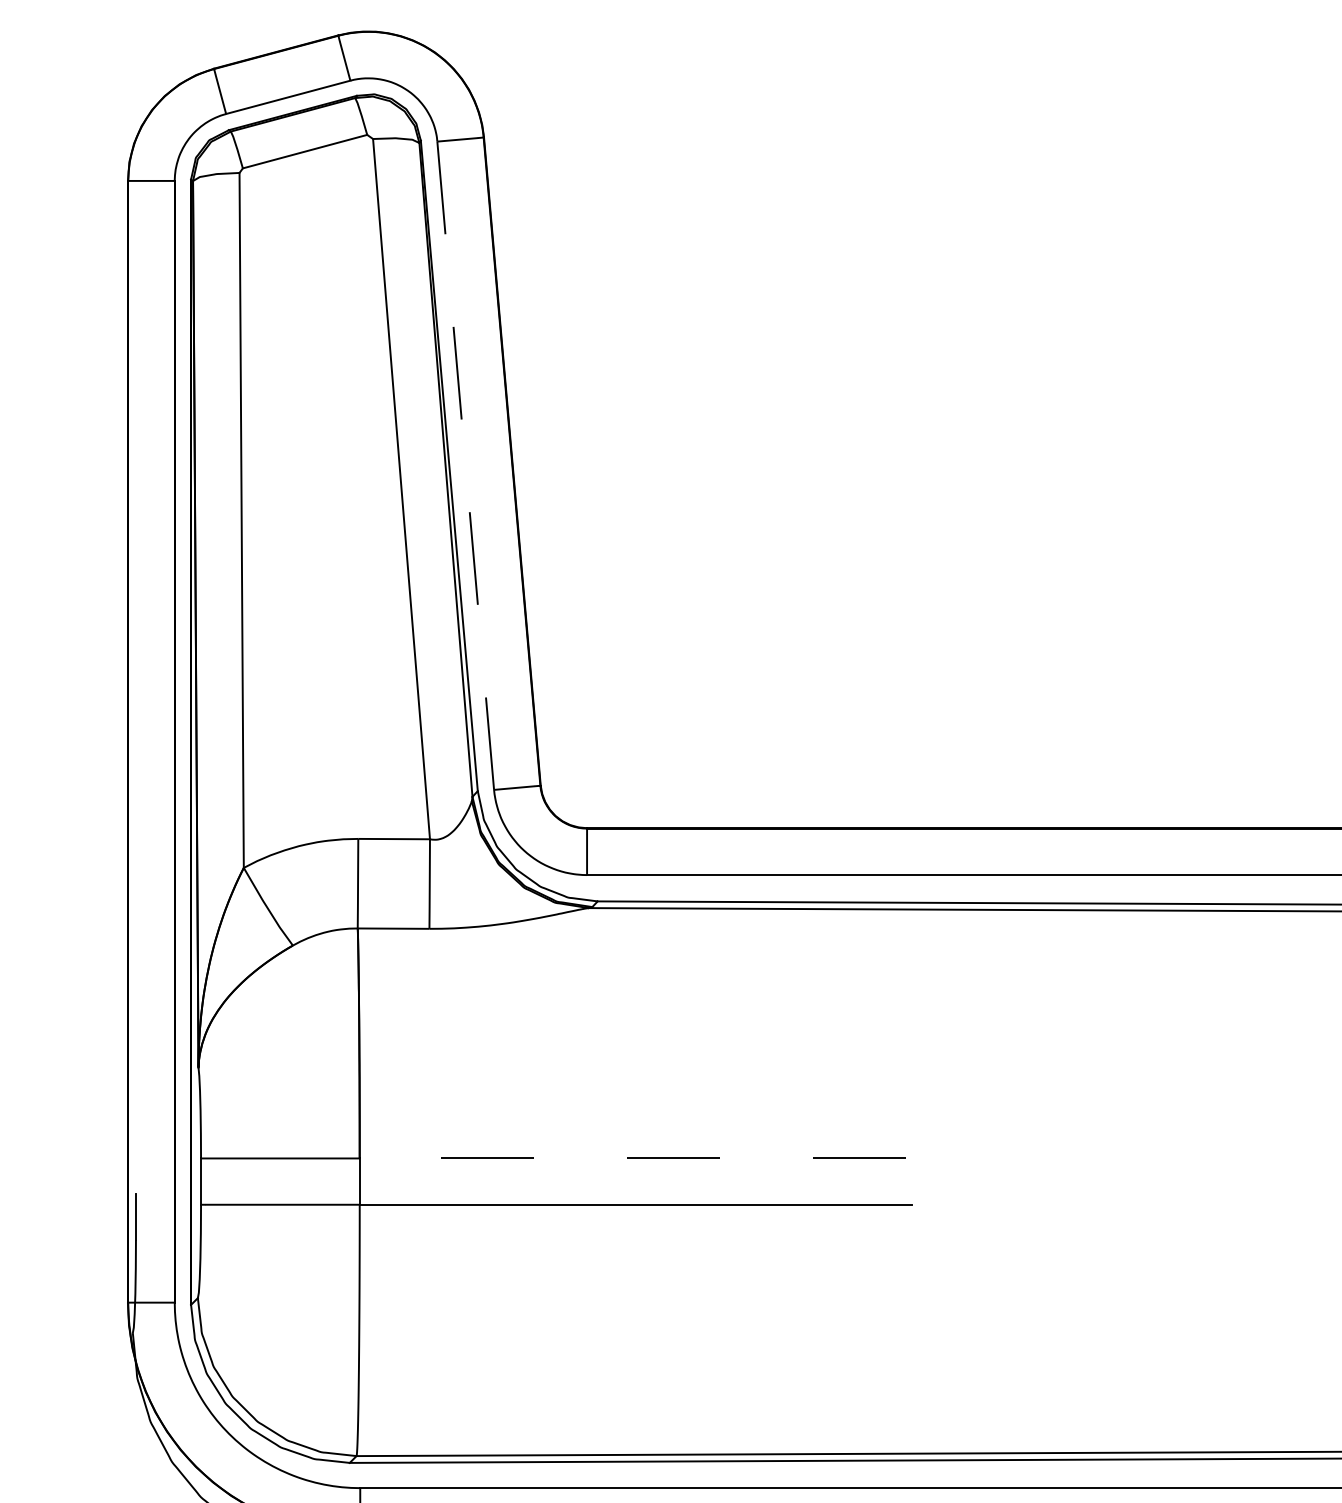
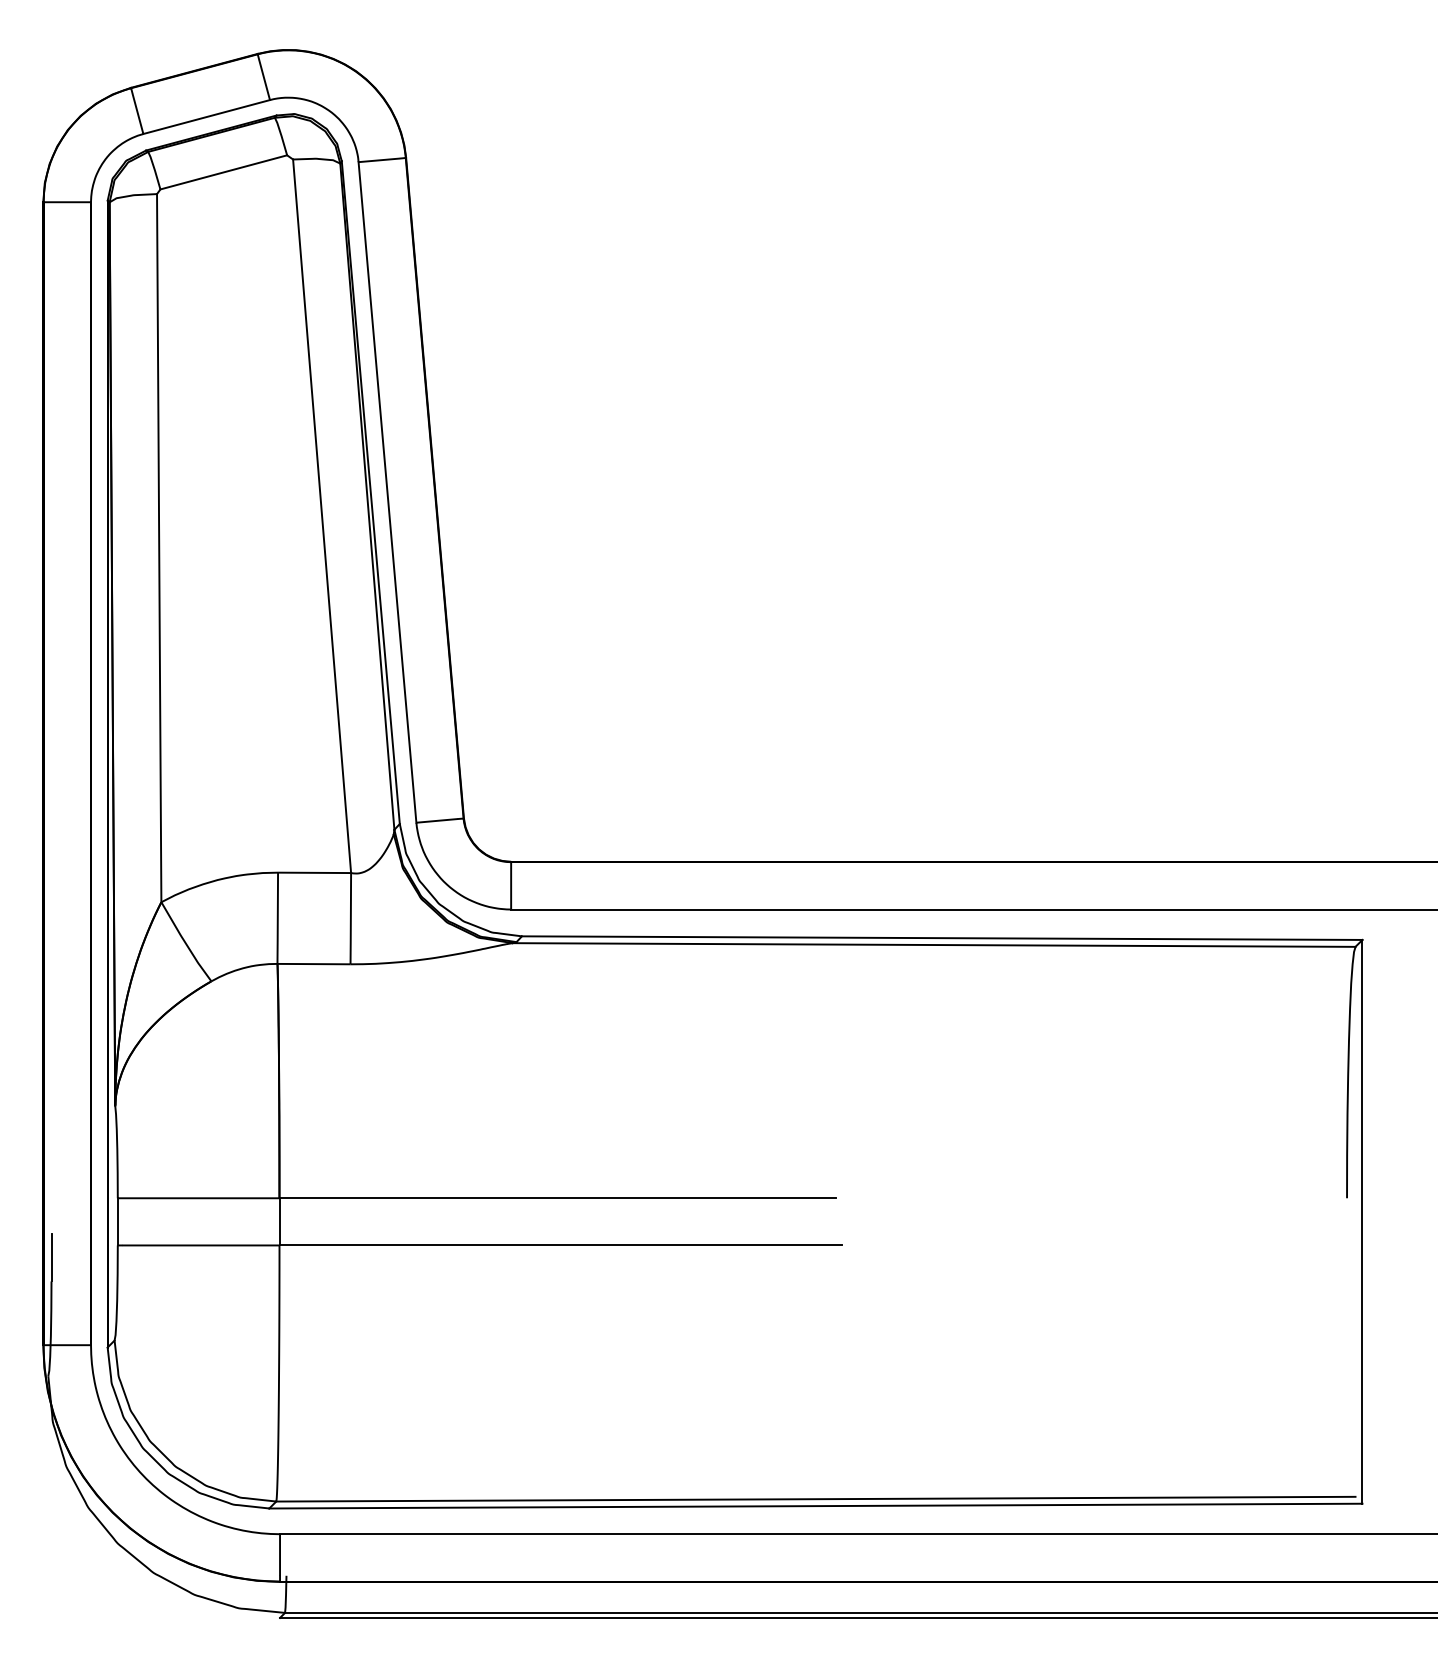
line: (465, 465) -> (387, 492), dashed -> solid
line: (632, 1158) -> (557, 1198), dashed -> solid

